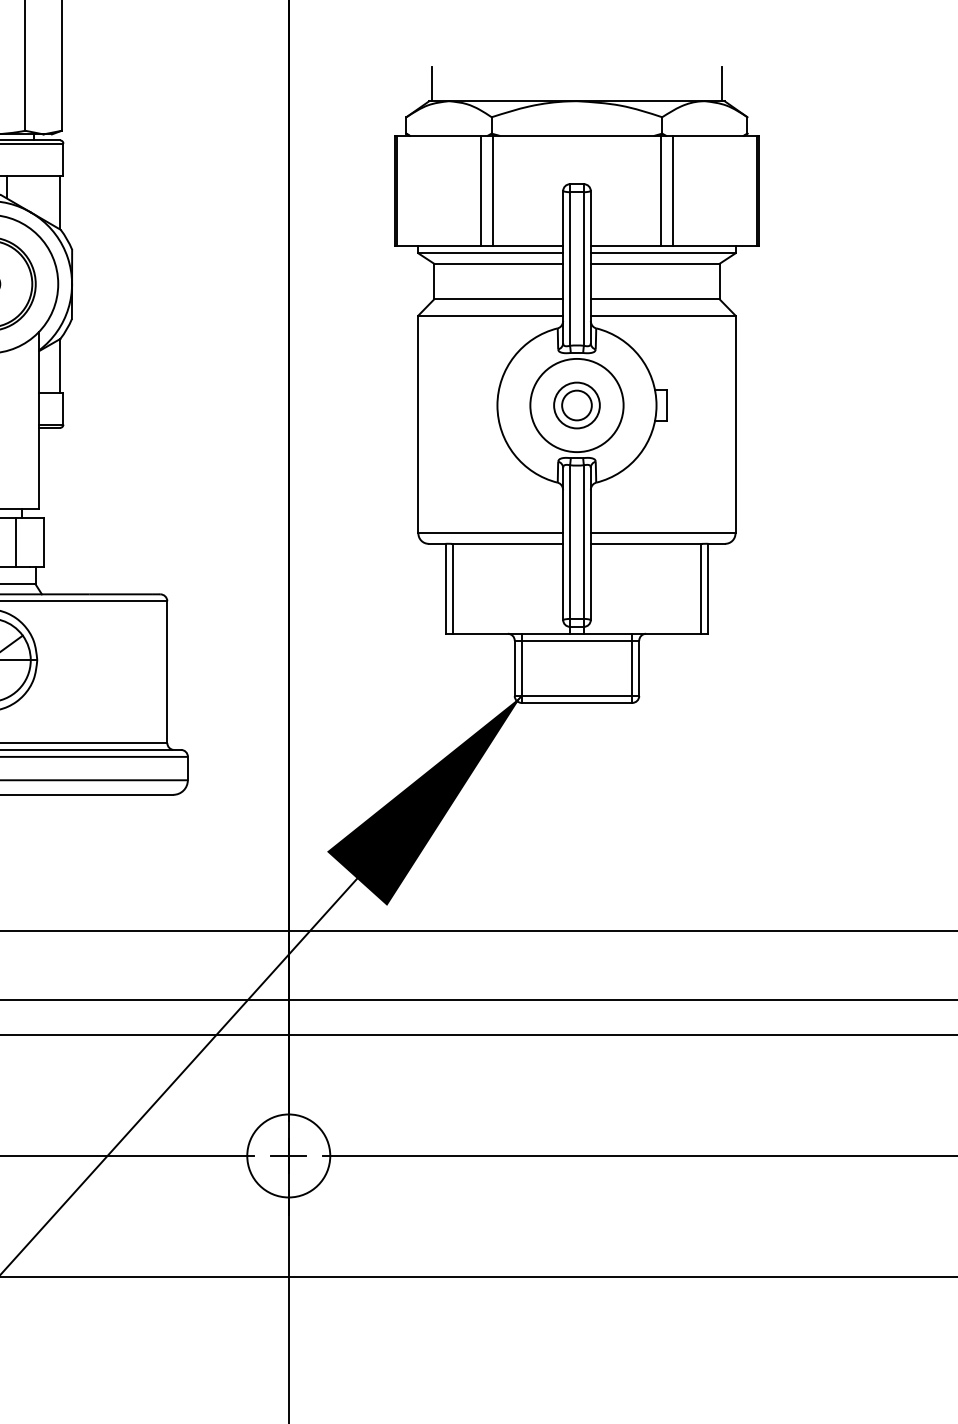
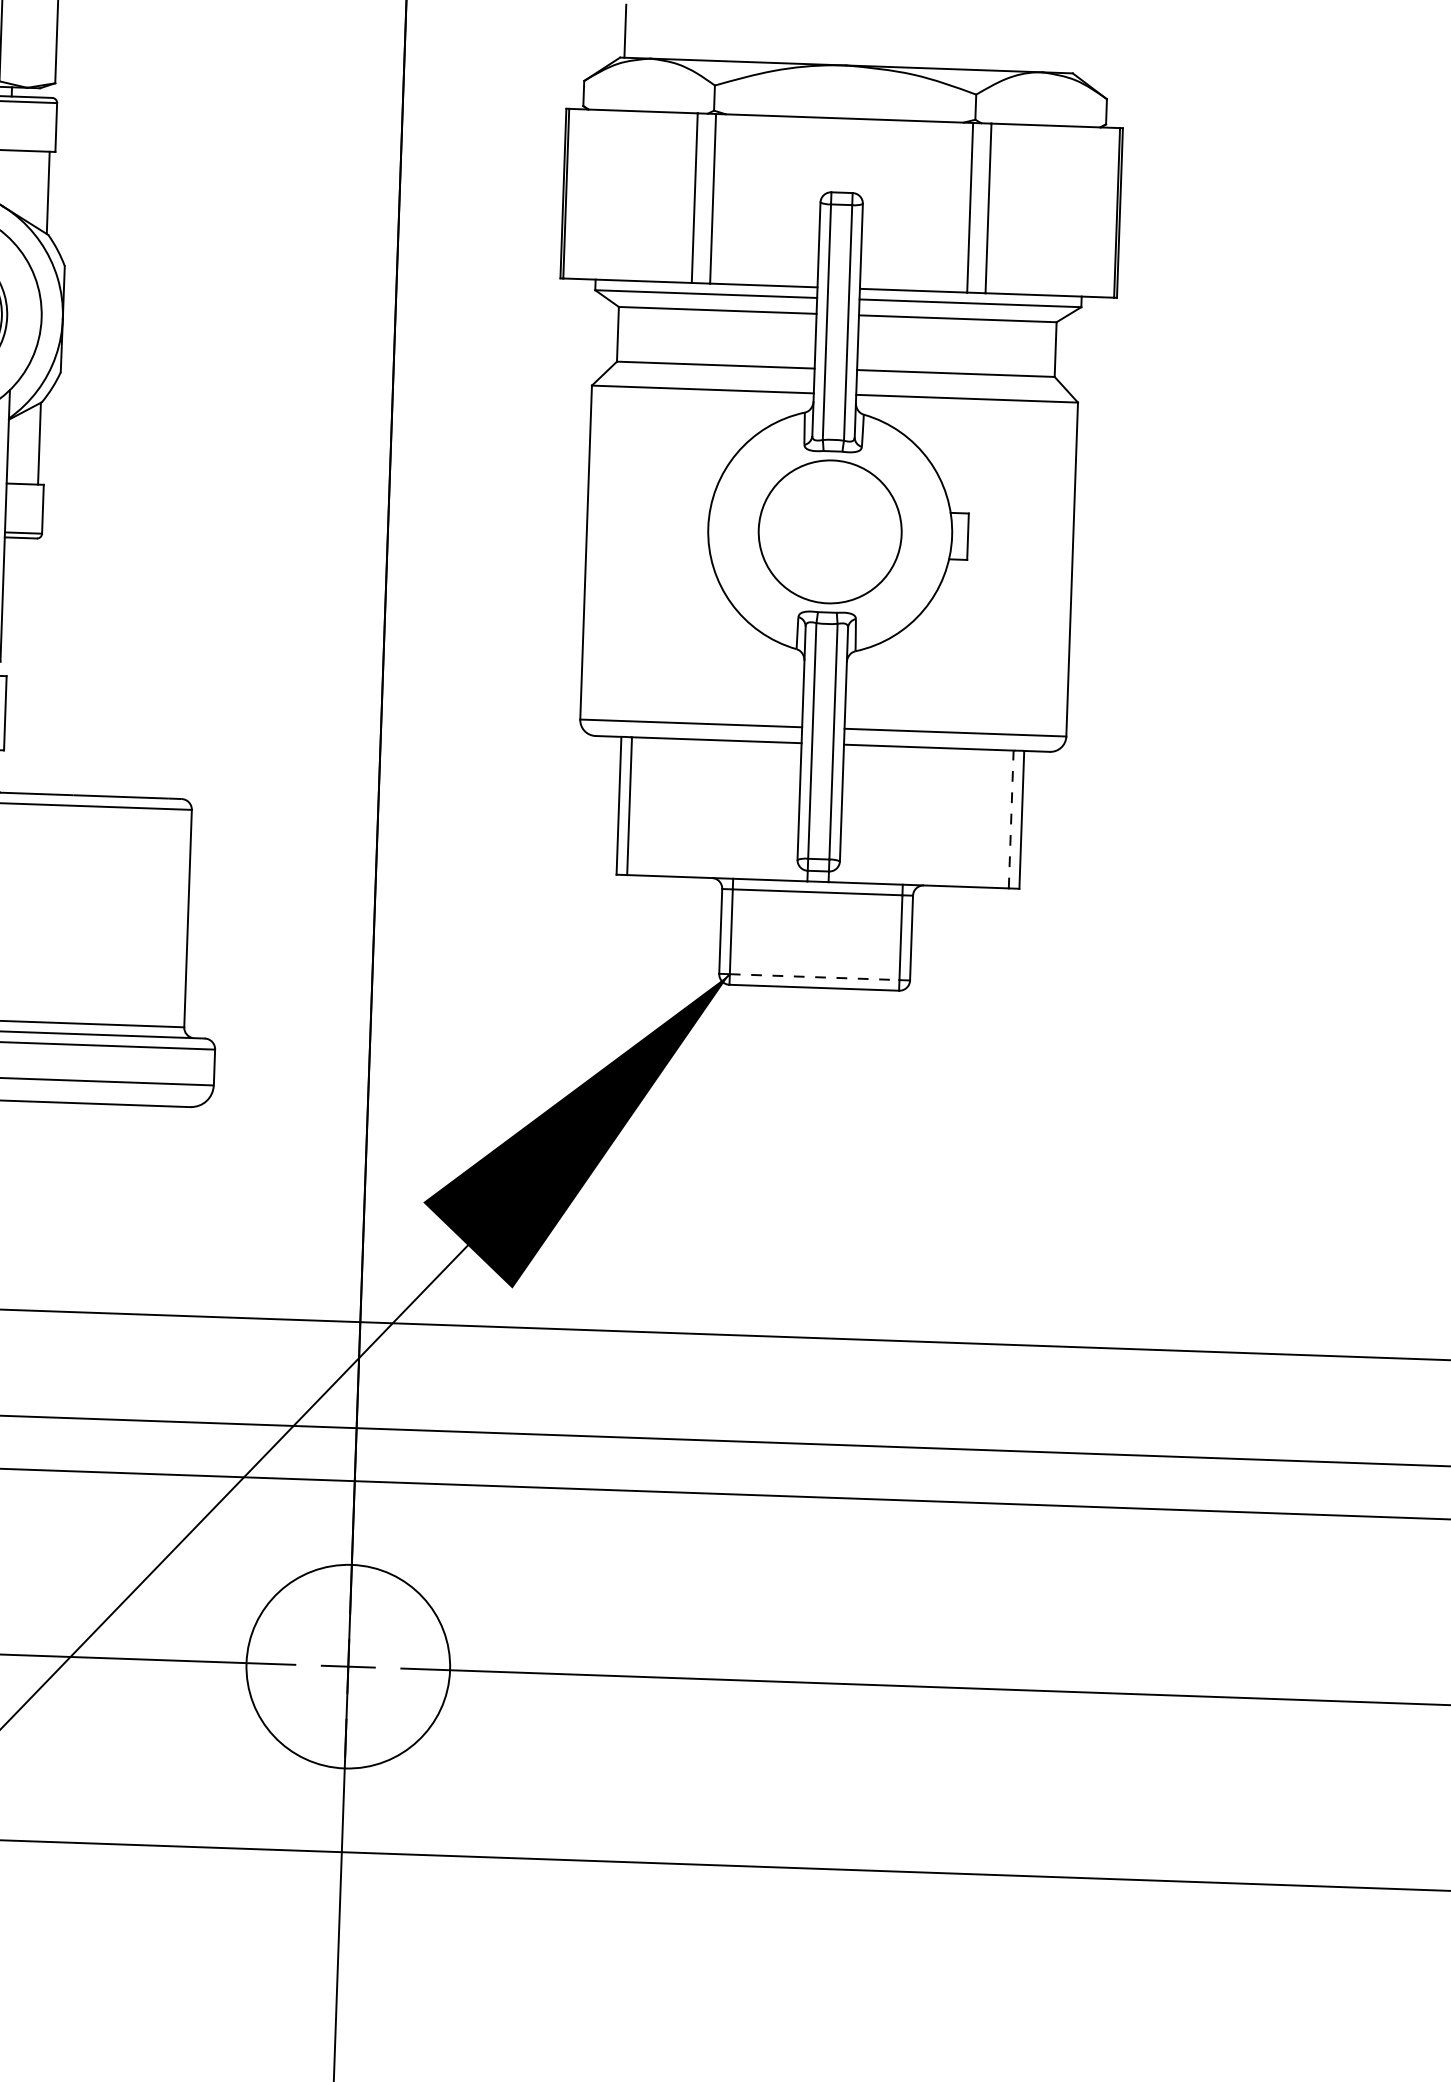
line: (721, 83) -> (1068, 46), removed
part: (576, 405) -> (829, 531), removed
line: (701, 588) -> (1011, 819), solid -> dashed
line: (577, 696) -> (815, 977), solid -> dashed
circle: (288, 1155) -> (347, 1665), size x1.6

